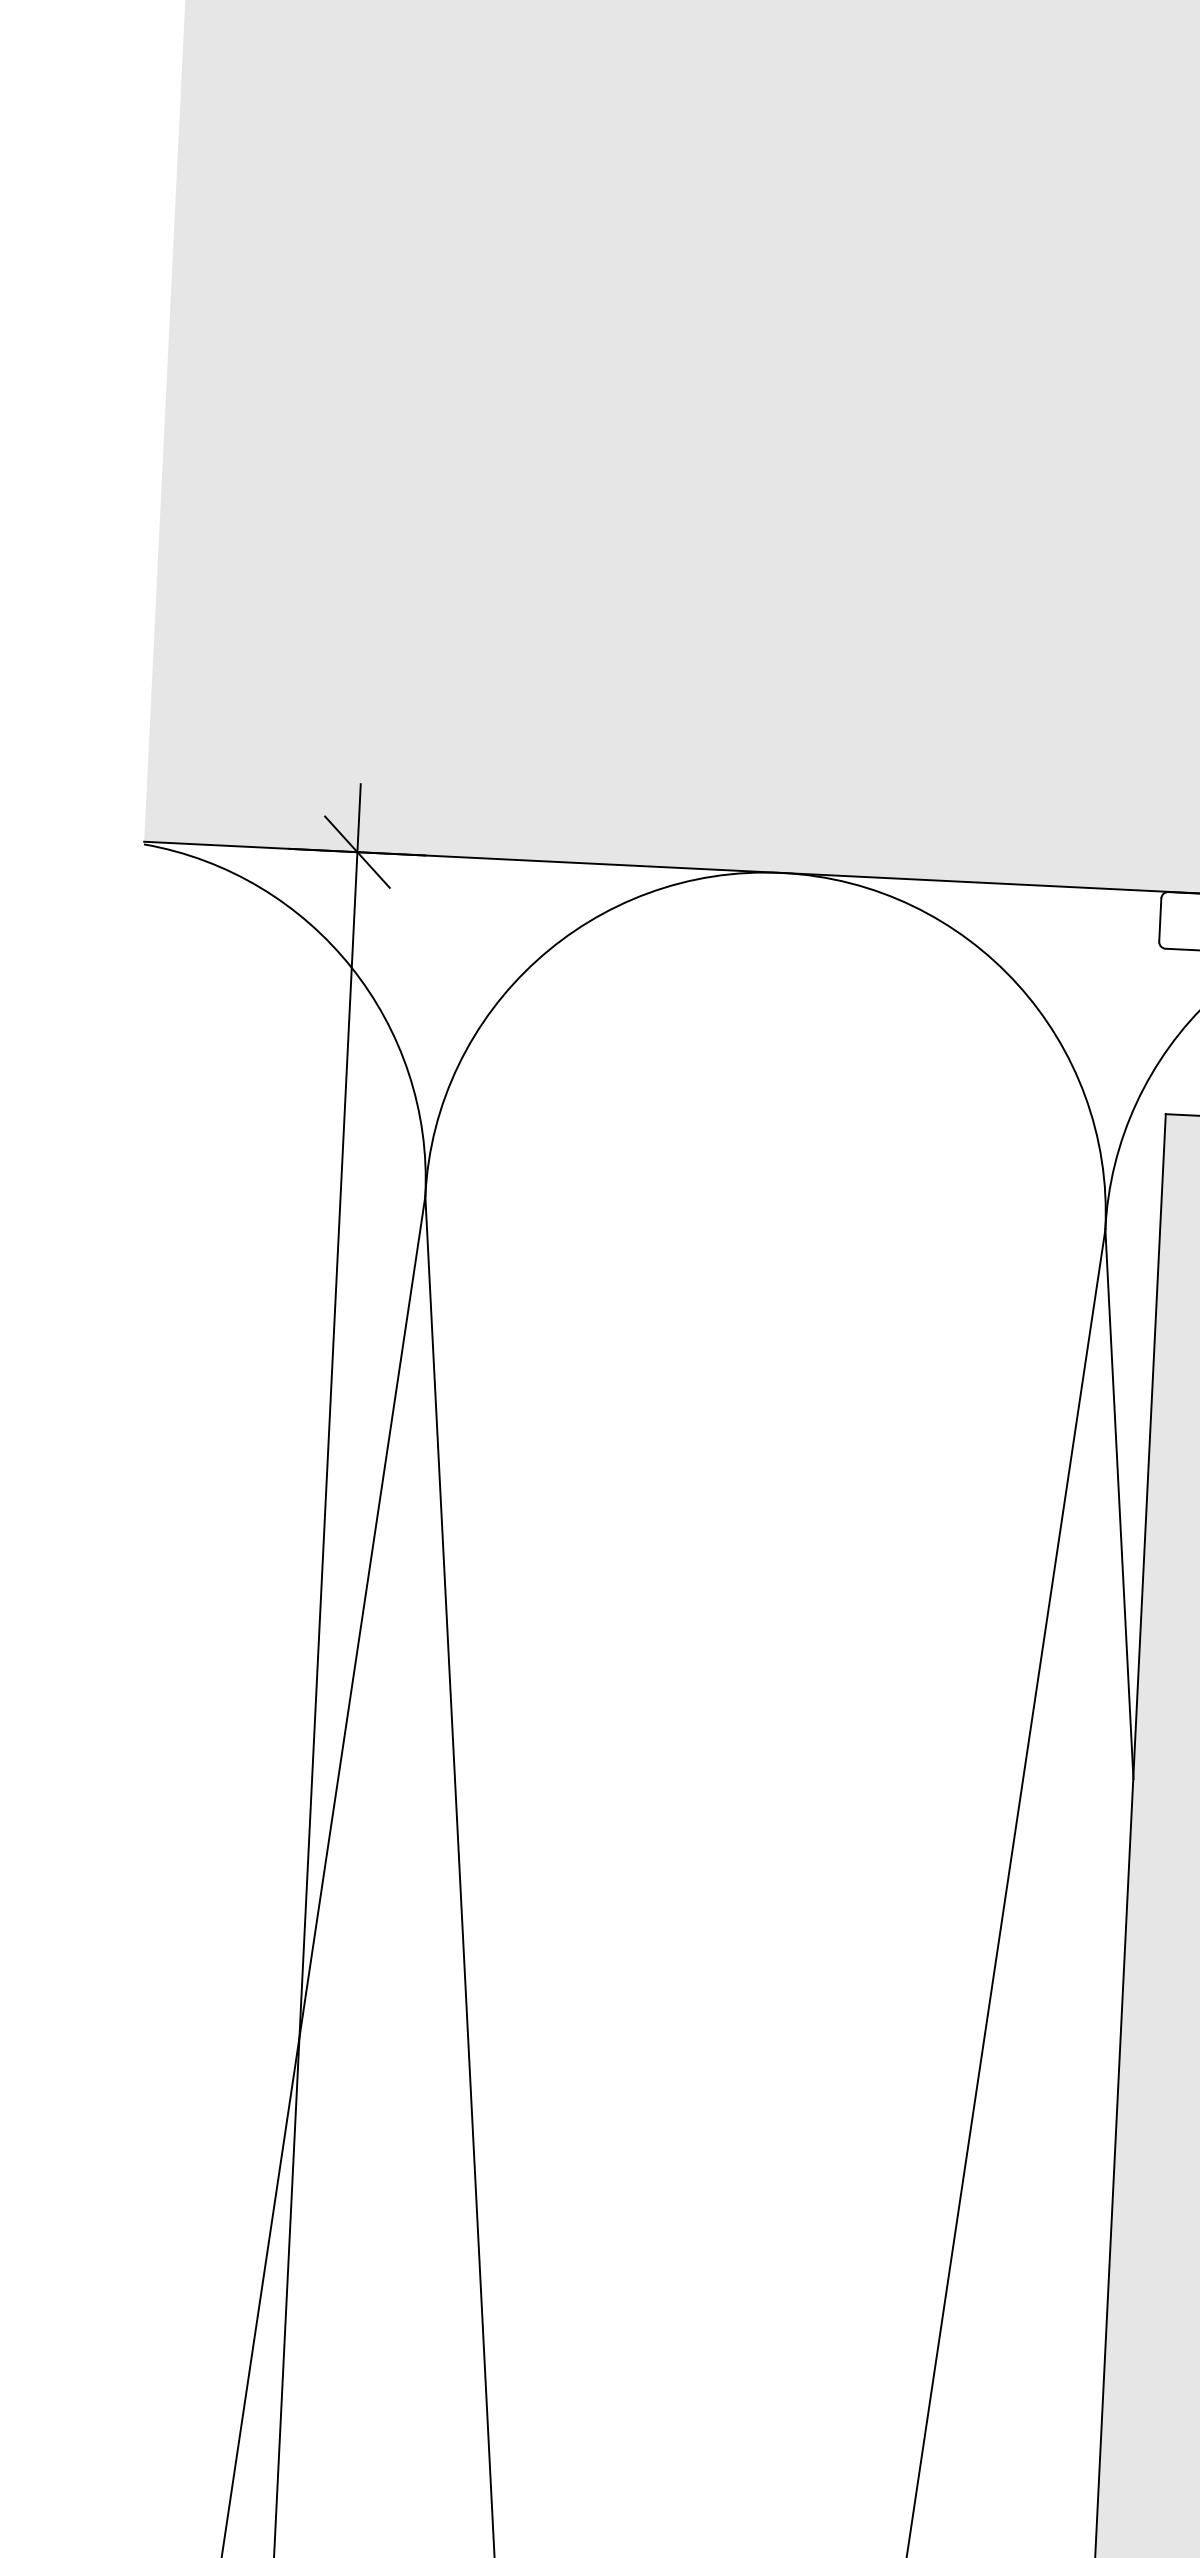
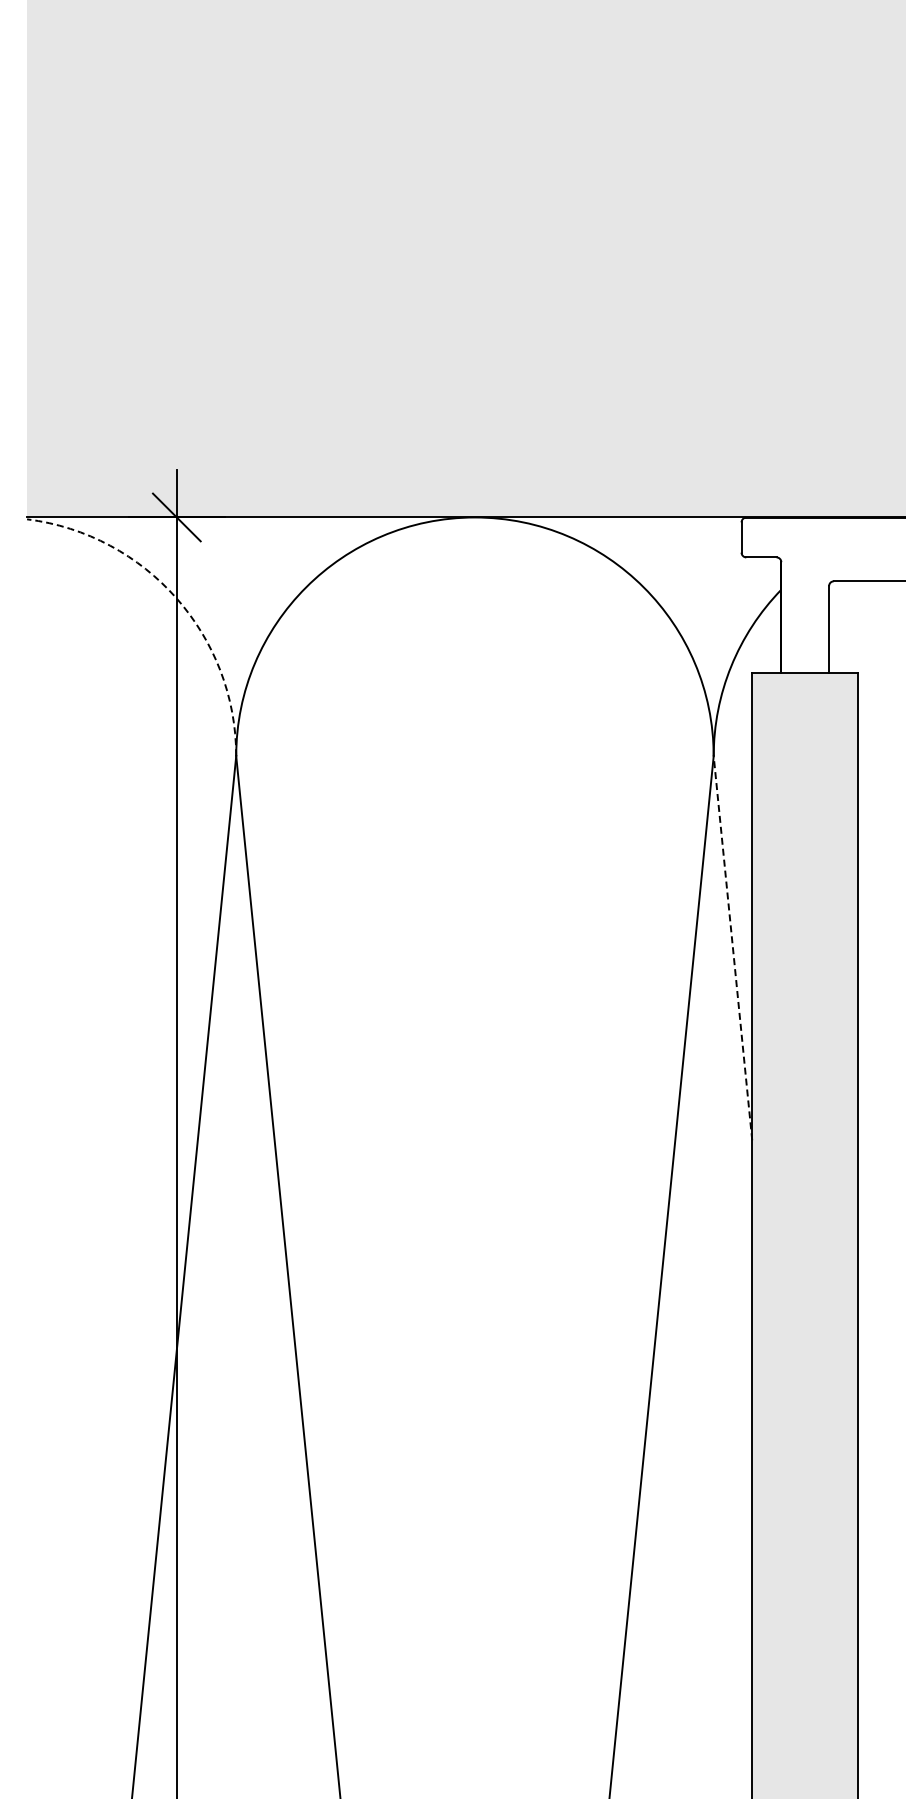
arc: (351, 967) -> (176, 598), solid -> dashed
line: (1118, 1504) -> (732, 948), solid -> dashed

